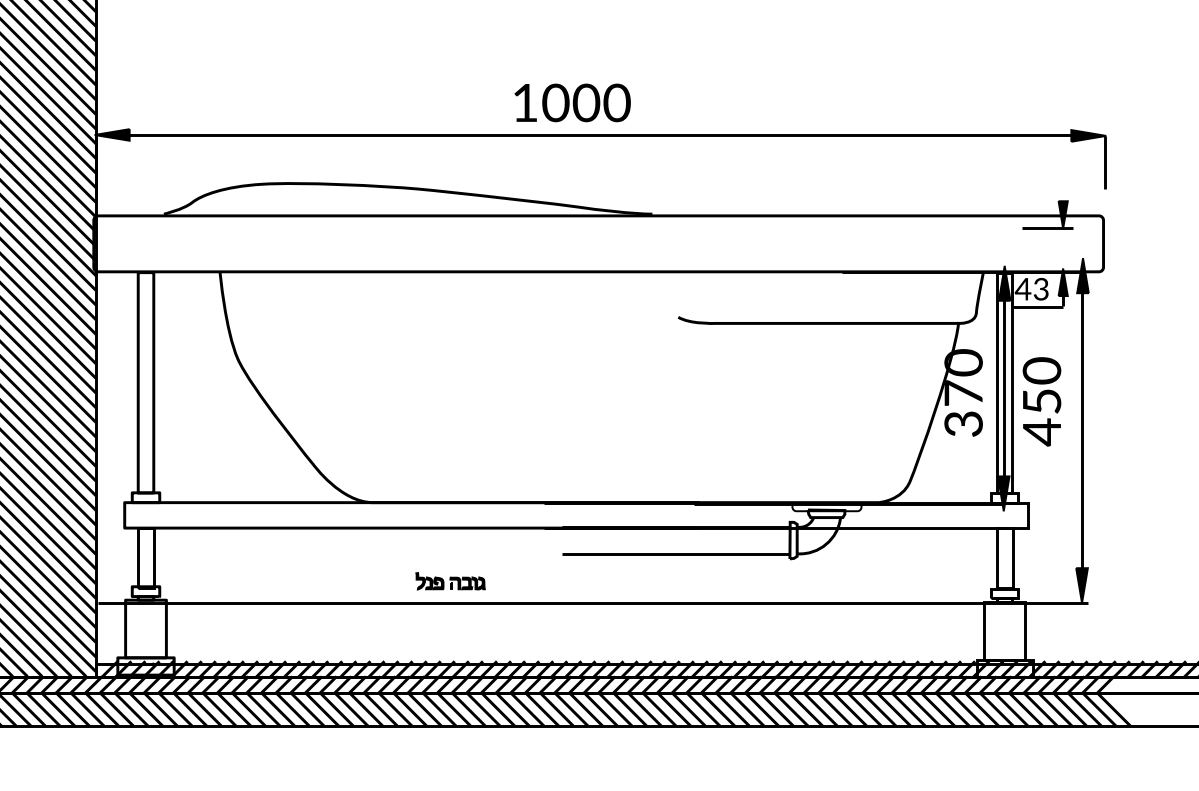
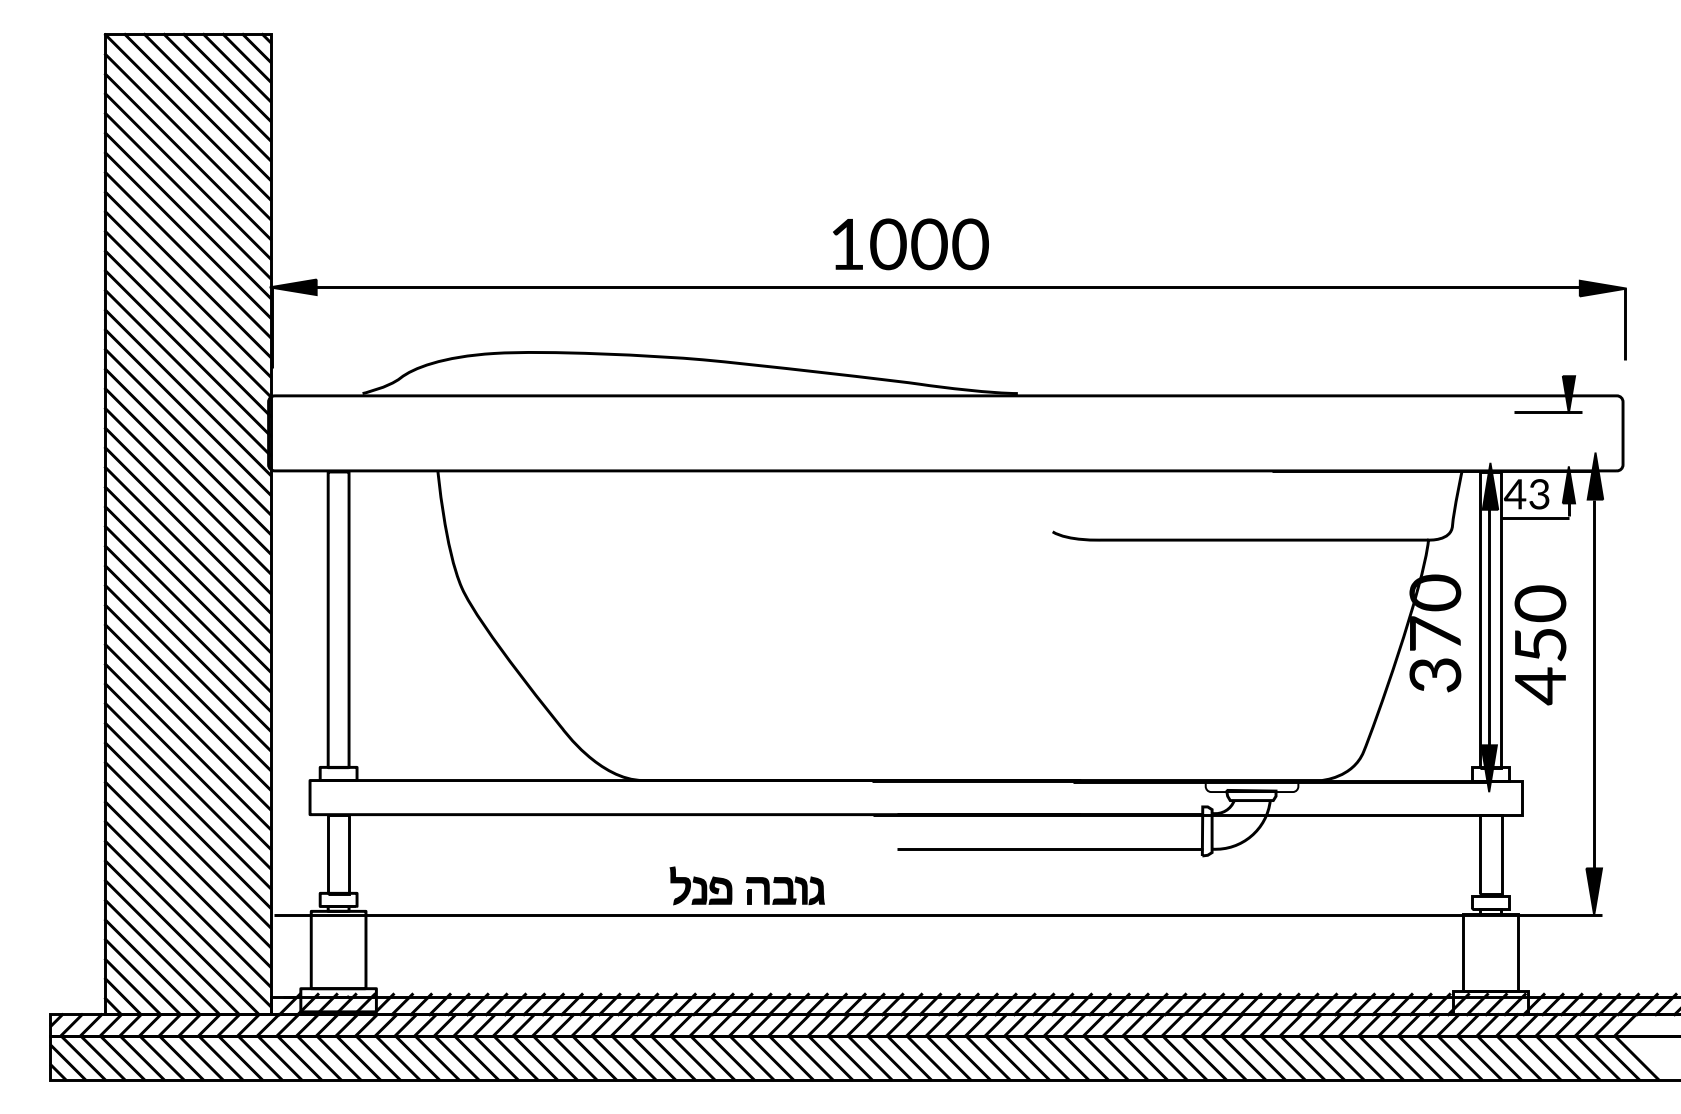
part: (450, 580) -> (746, 885), size x1.67

